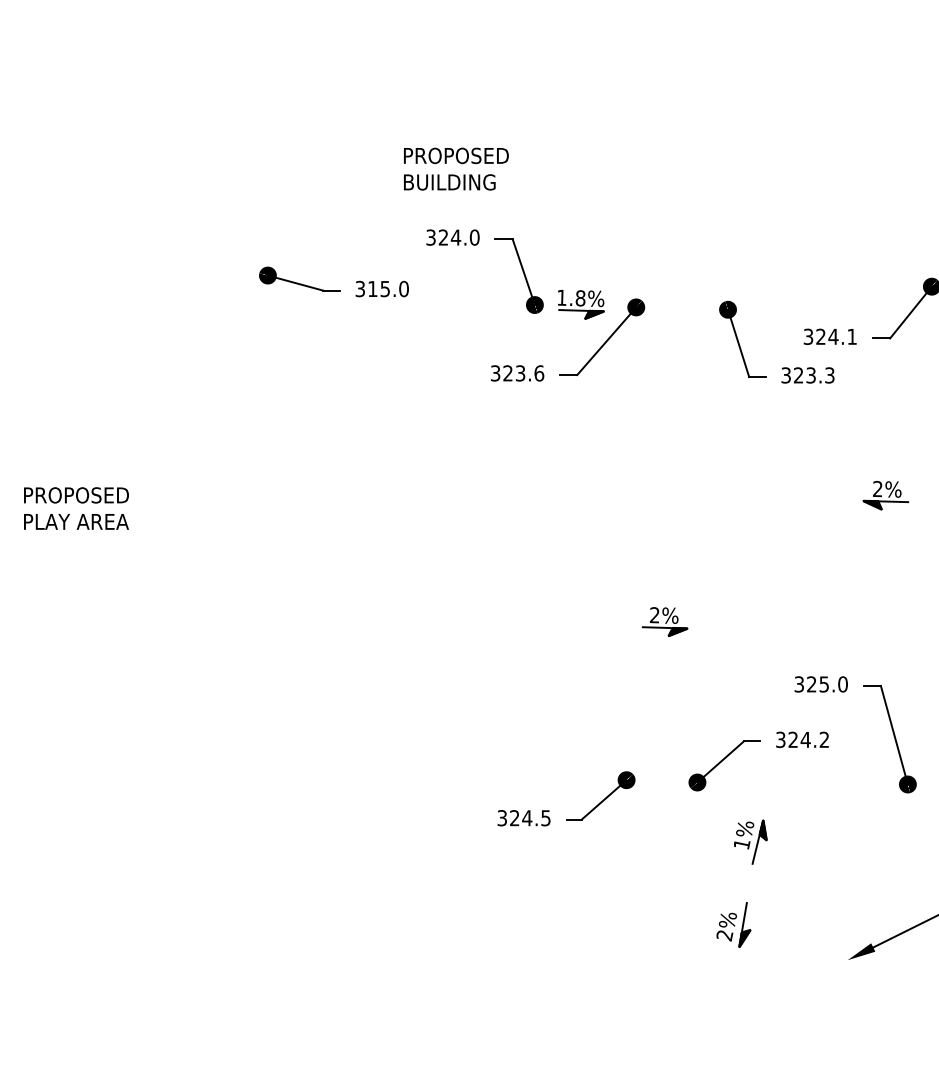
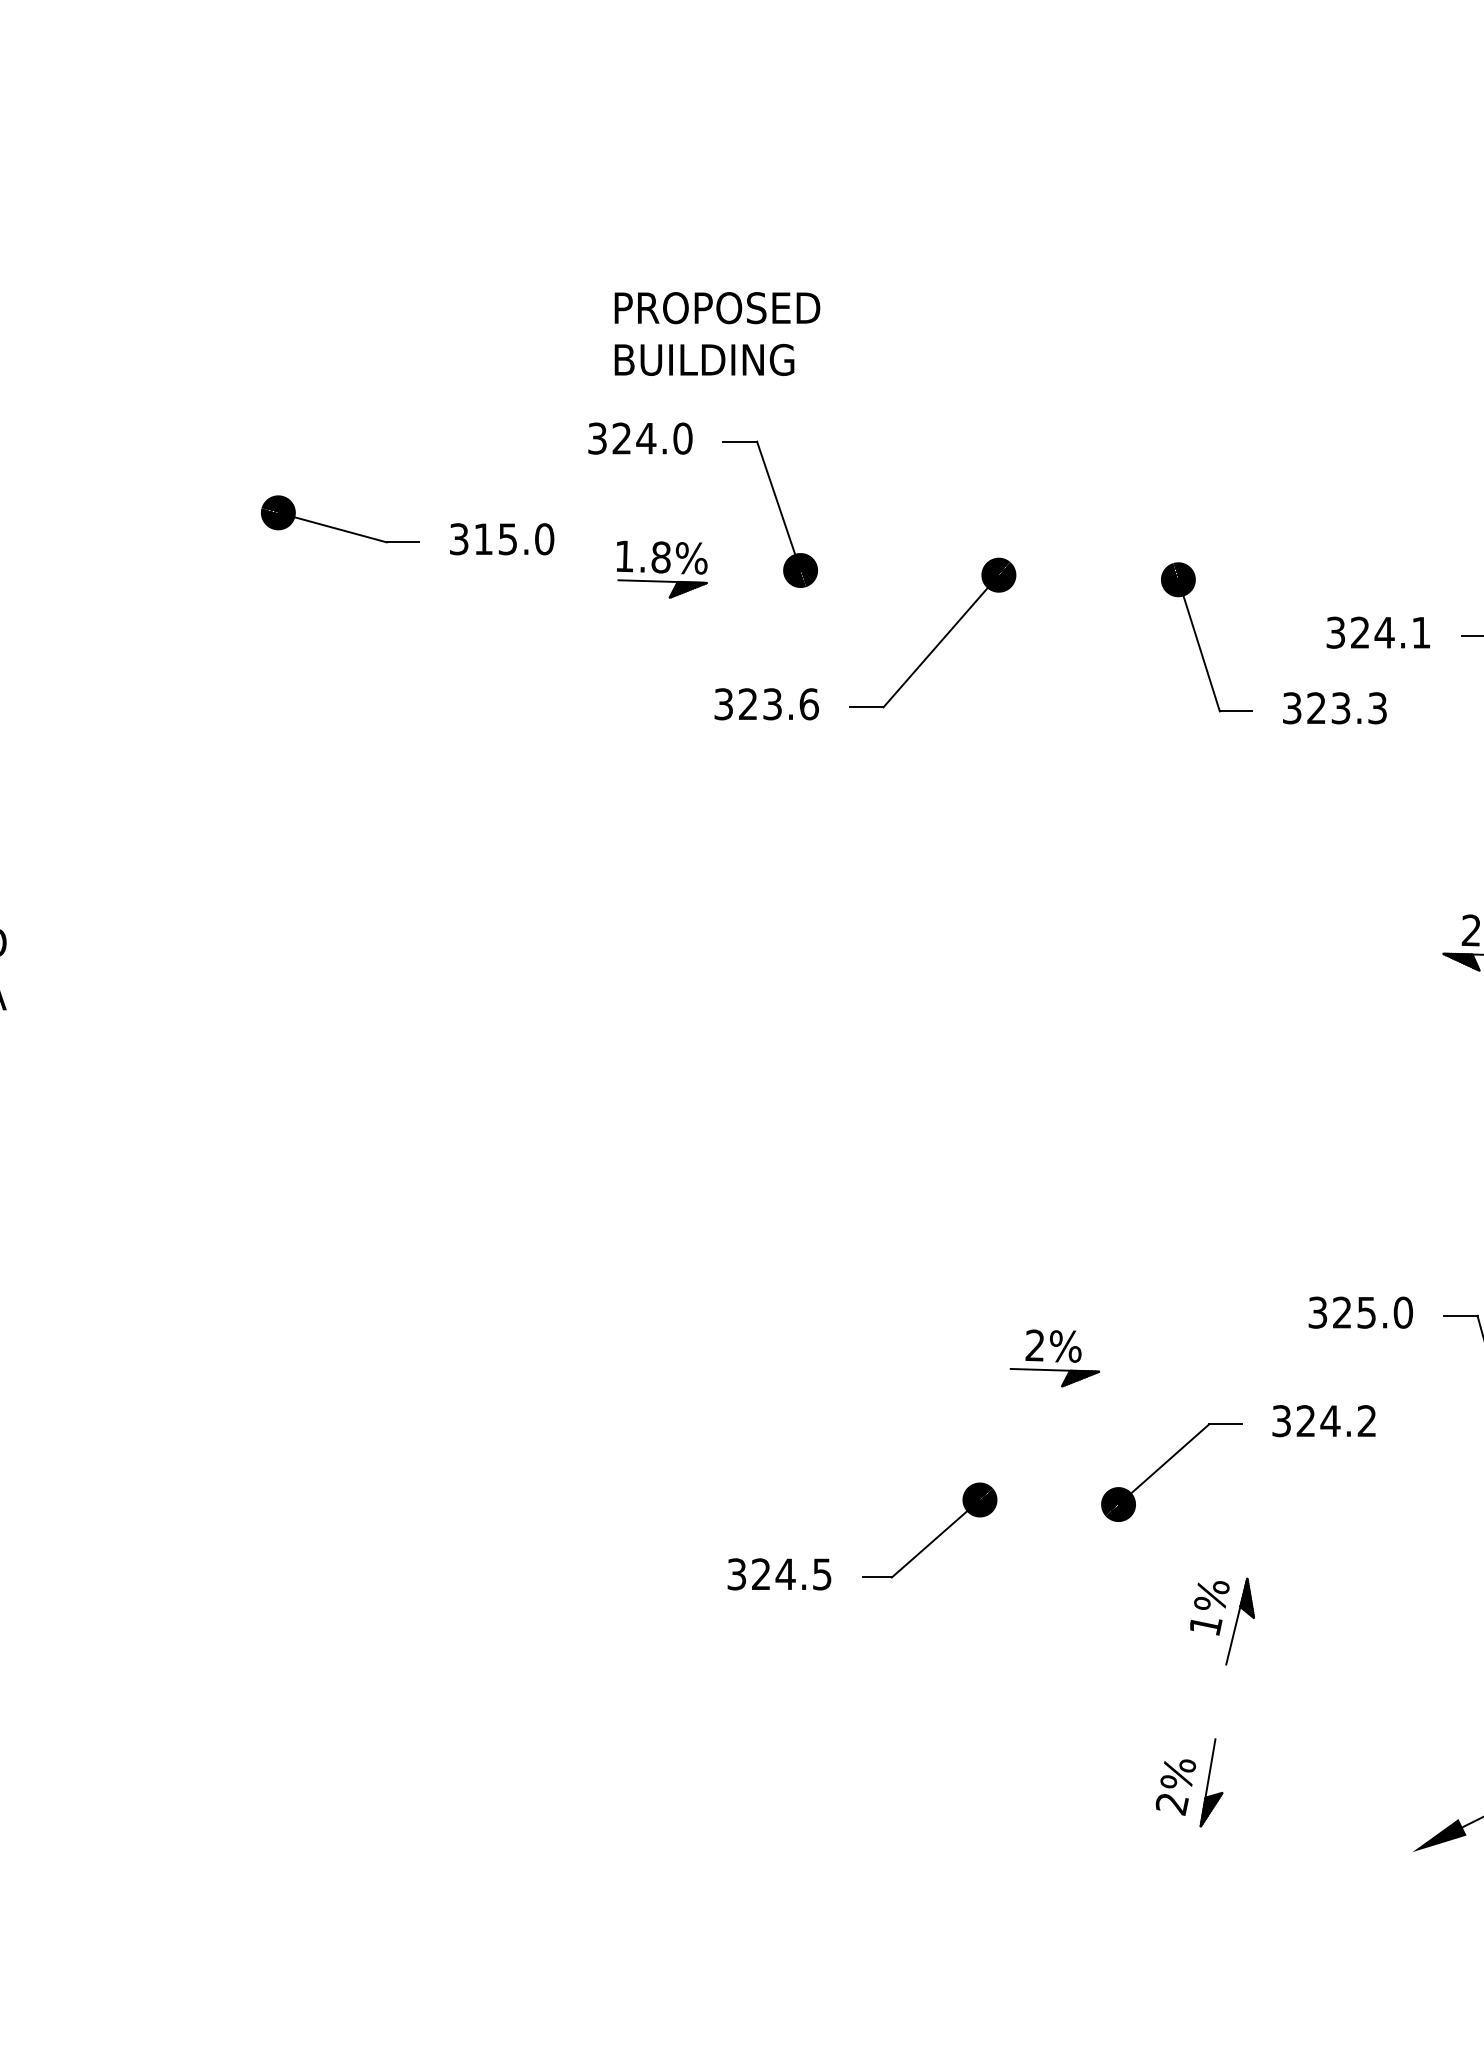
text: (456, 168) -> (717, 332), moved
part: (581, 304) -> (662, 569), moved
part: (664, 621) -> (1054, 1357), moved

